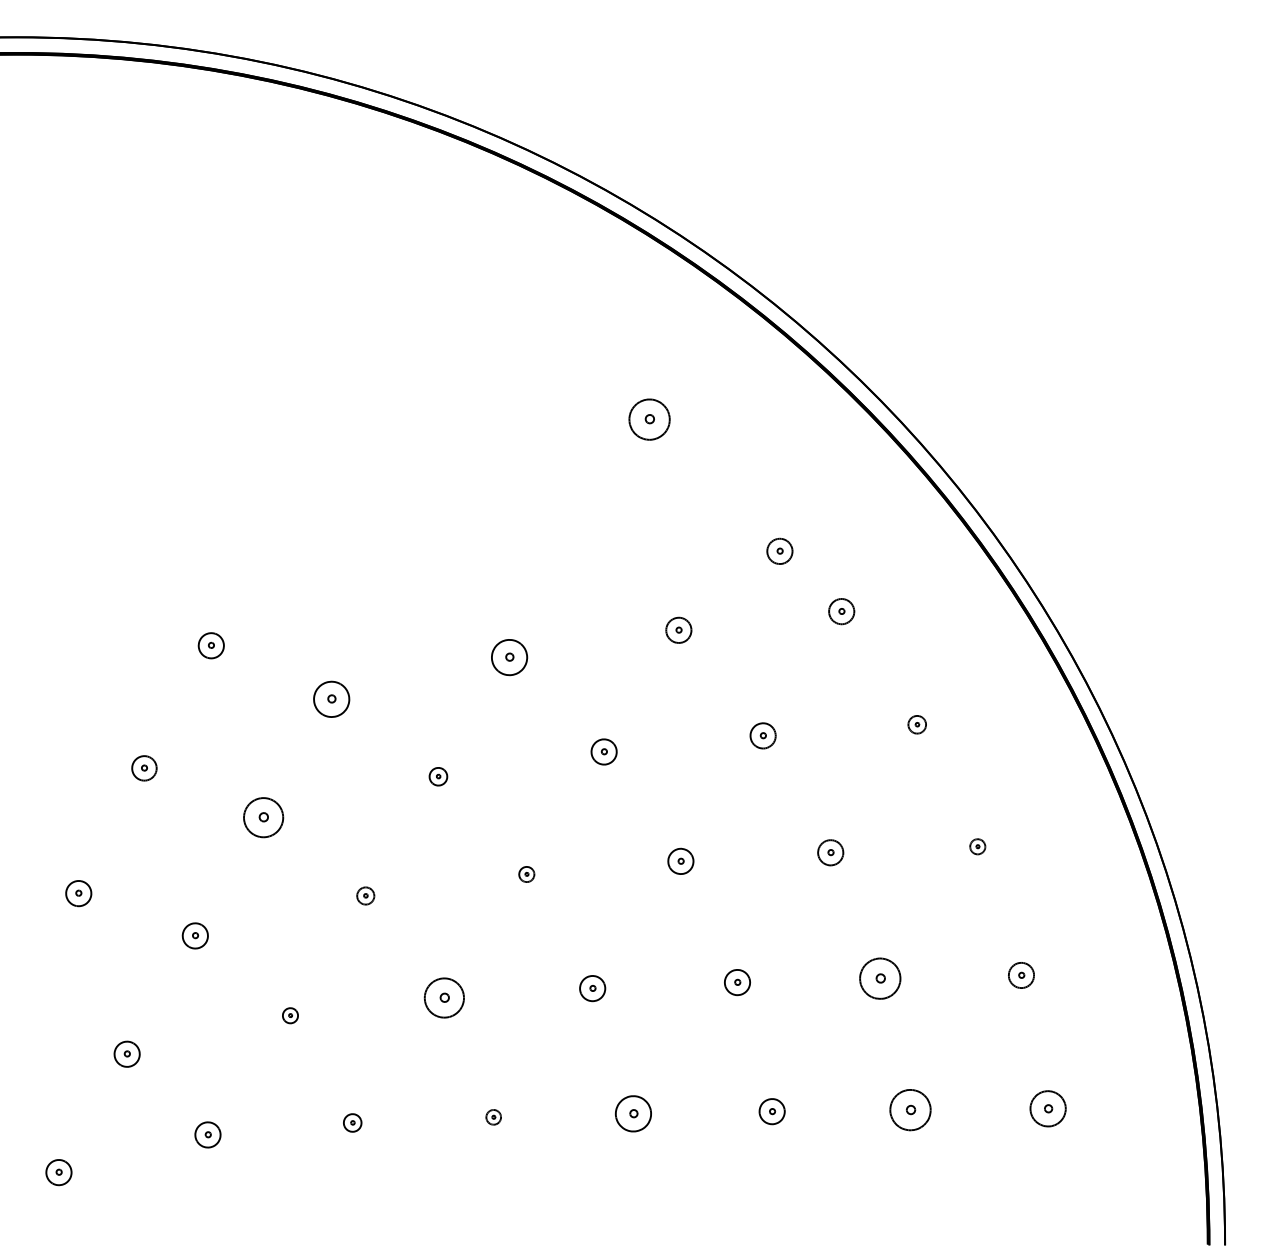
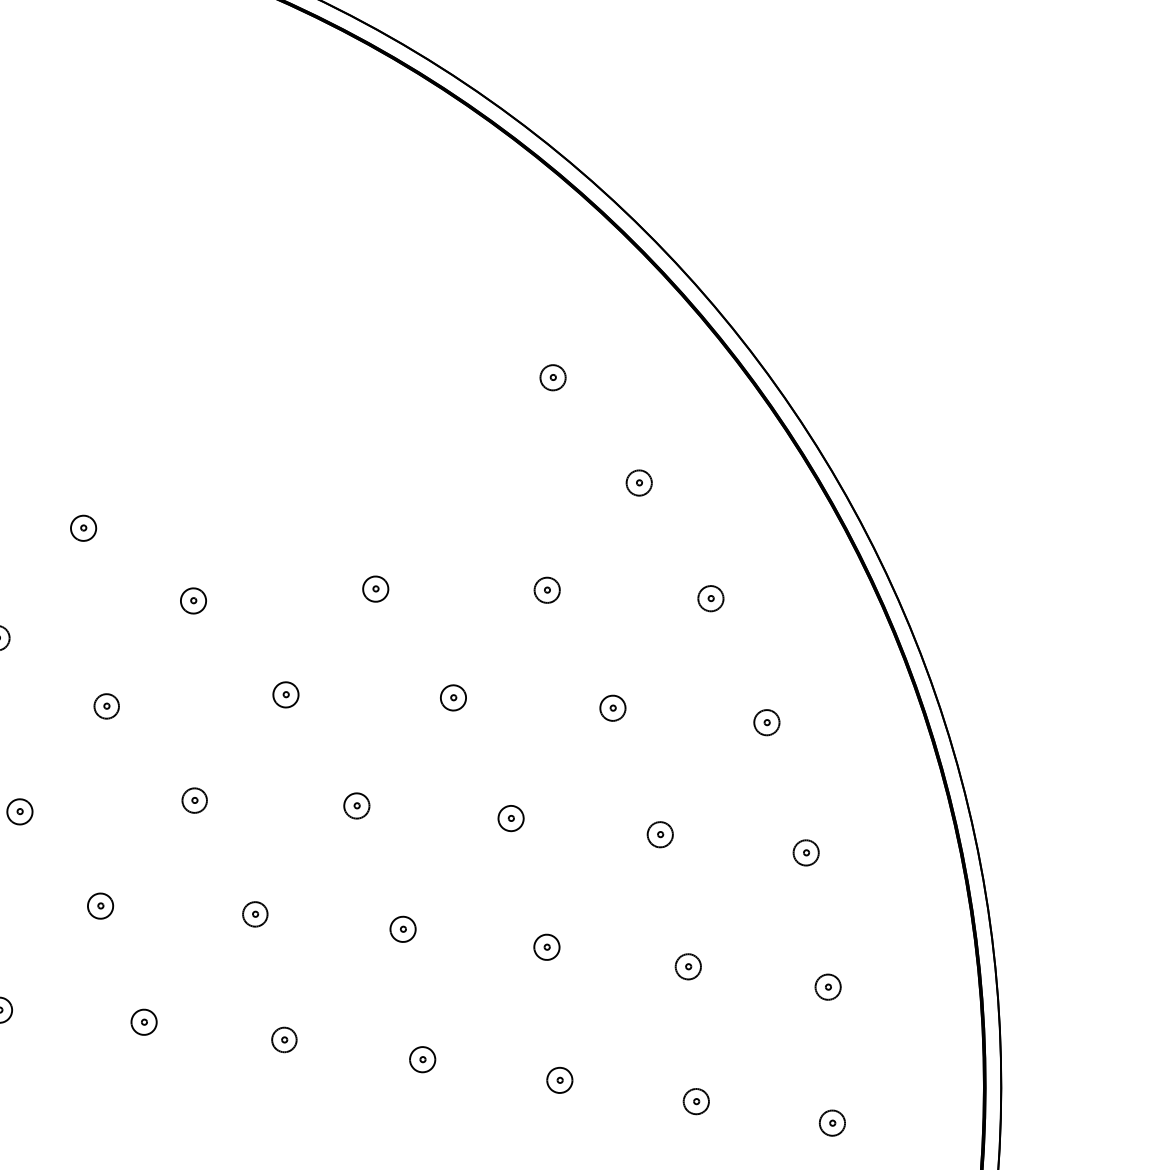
part: (649, 419) -> (553, 377), size x0.62
part: (779, 550) -> (638, 482), moved
part: (509, 657) -> (375, 589), size x0.71
part: (331, 698) -> (193, 600), size x0.71
part: (916, 724) -> (766, 722), size x1.43
part: (438, 776) -> (286, 694), size x1.43
part: (263, 817) -> (106, 706), size x0.62
part: (977, 846) -> (806, 852), size x1.67
part: (526, 874) -> (356, 805), size x1.67
part: (365, 895) -> (194, 800), size x1.43
part: (879, 977) -> (687, 965), size x0.62
part: (444, 998) -> (255, 914), size x0.62
part: (290, 1015) -> (100, 906), size x1.67
part: (1047, 1108) -> (831, 1122), size x0.71
part: (909, 1109) -> (695, 1100), size x0.62
part: (633, 1113) -> (422, 1059), size x0.71
part: (493, 1117) -> (284, 1040), size x1.67
part: (352, 1122) -> (144, 1021), size x1.43

